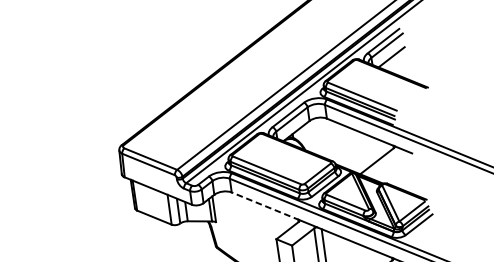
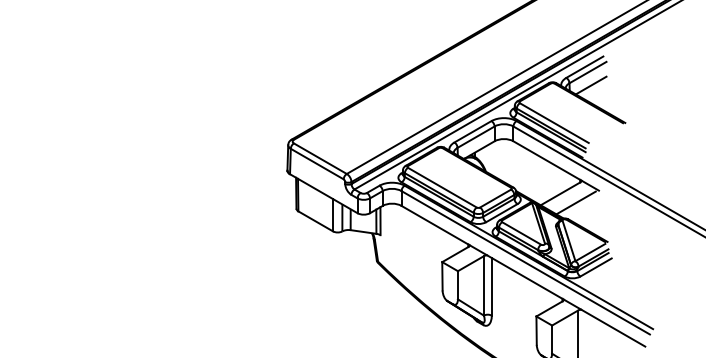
line: (391, 167) -> (575, 202), added
line: (265, 206) -> (435, 225), dashed -> solid

